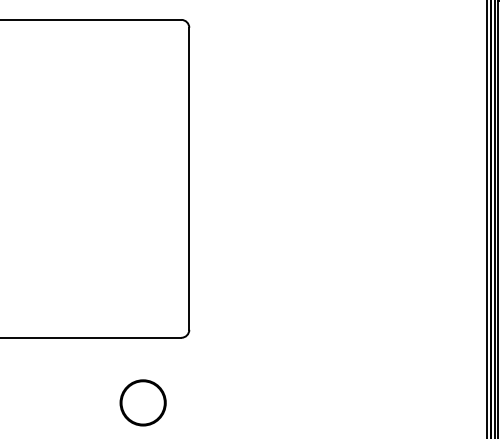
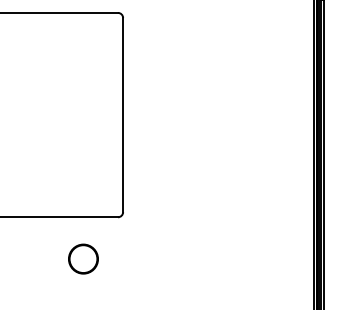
circle: (143, 401) -> (83, 258), moved

